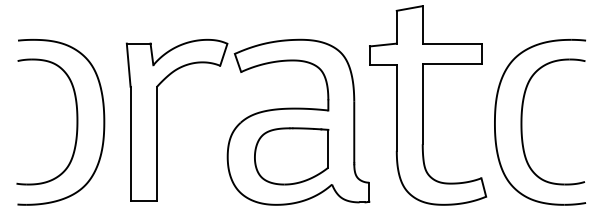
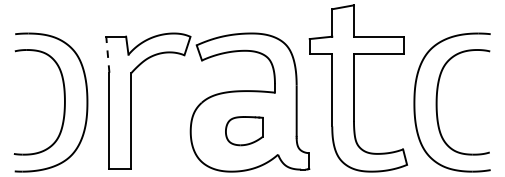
line: (128, 65) -> (107, 55), solid -> dashed
part: (291, 156) -> (244, 131), size x0.6

